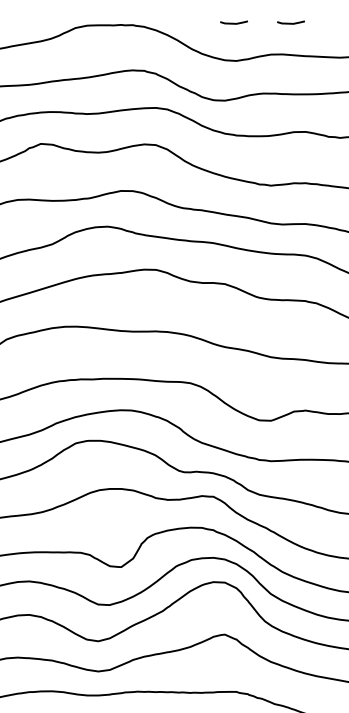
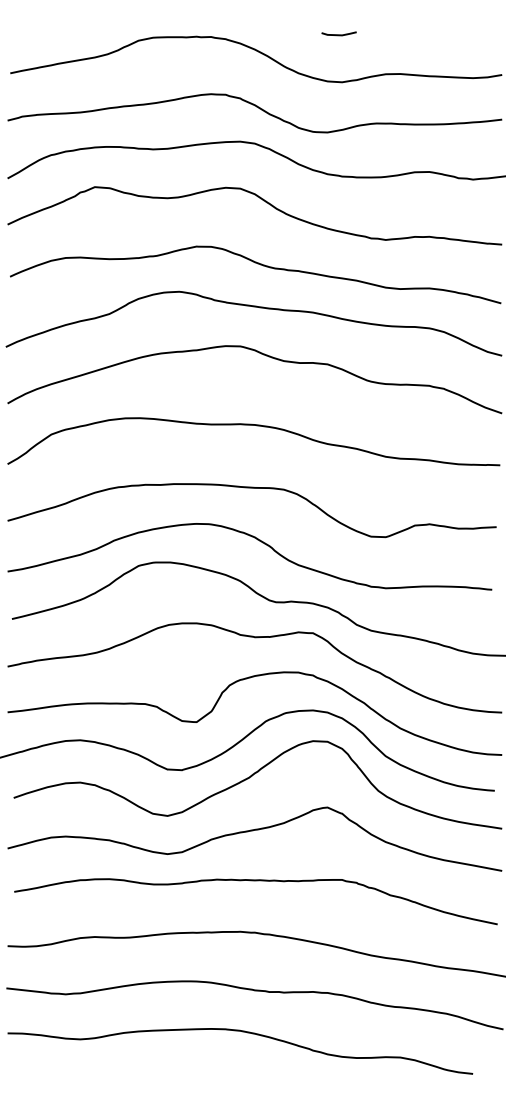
curve: (290, 23) -> (410, 34), removed

